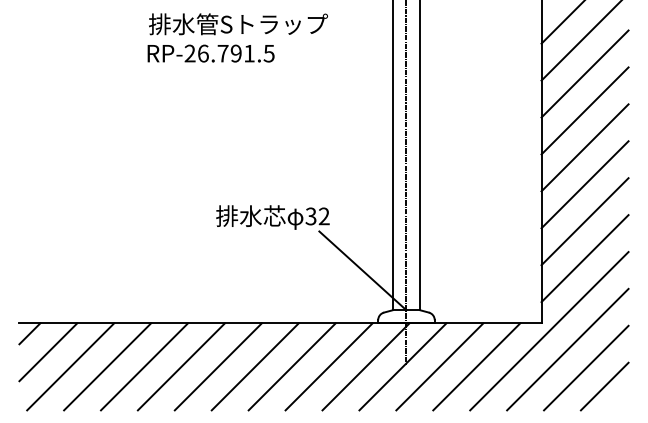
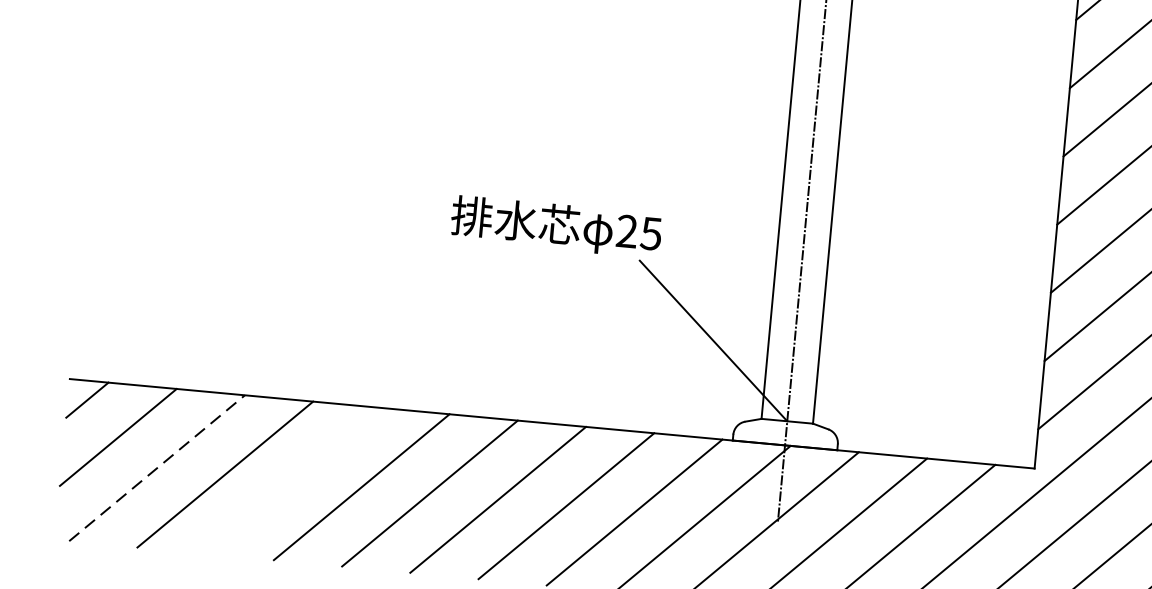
text: (317, 216) -> (638, 232), 32 -> 25
line: (70, 366) -> (156, 467), solid -> dashed
line: (144, 366) -> (293, 480), removed

